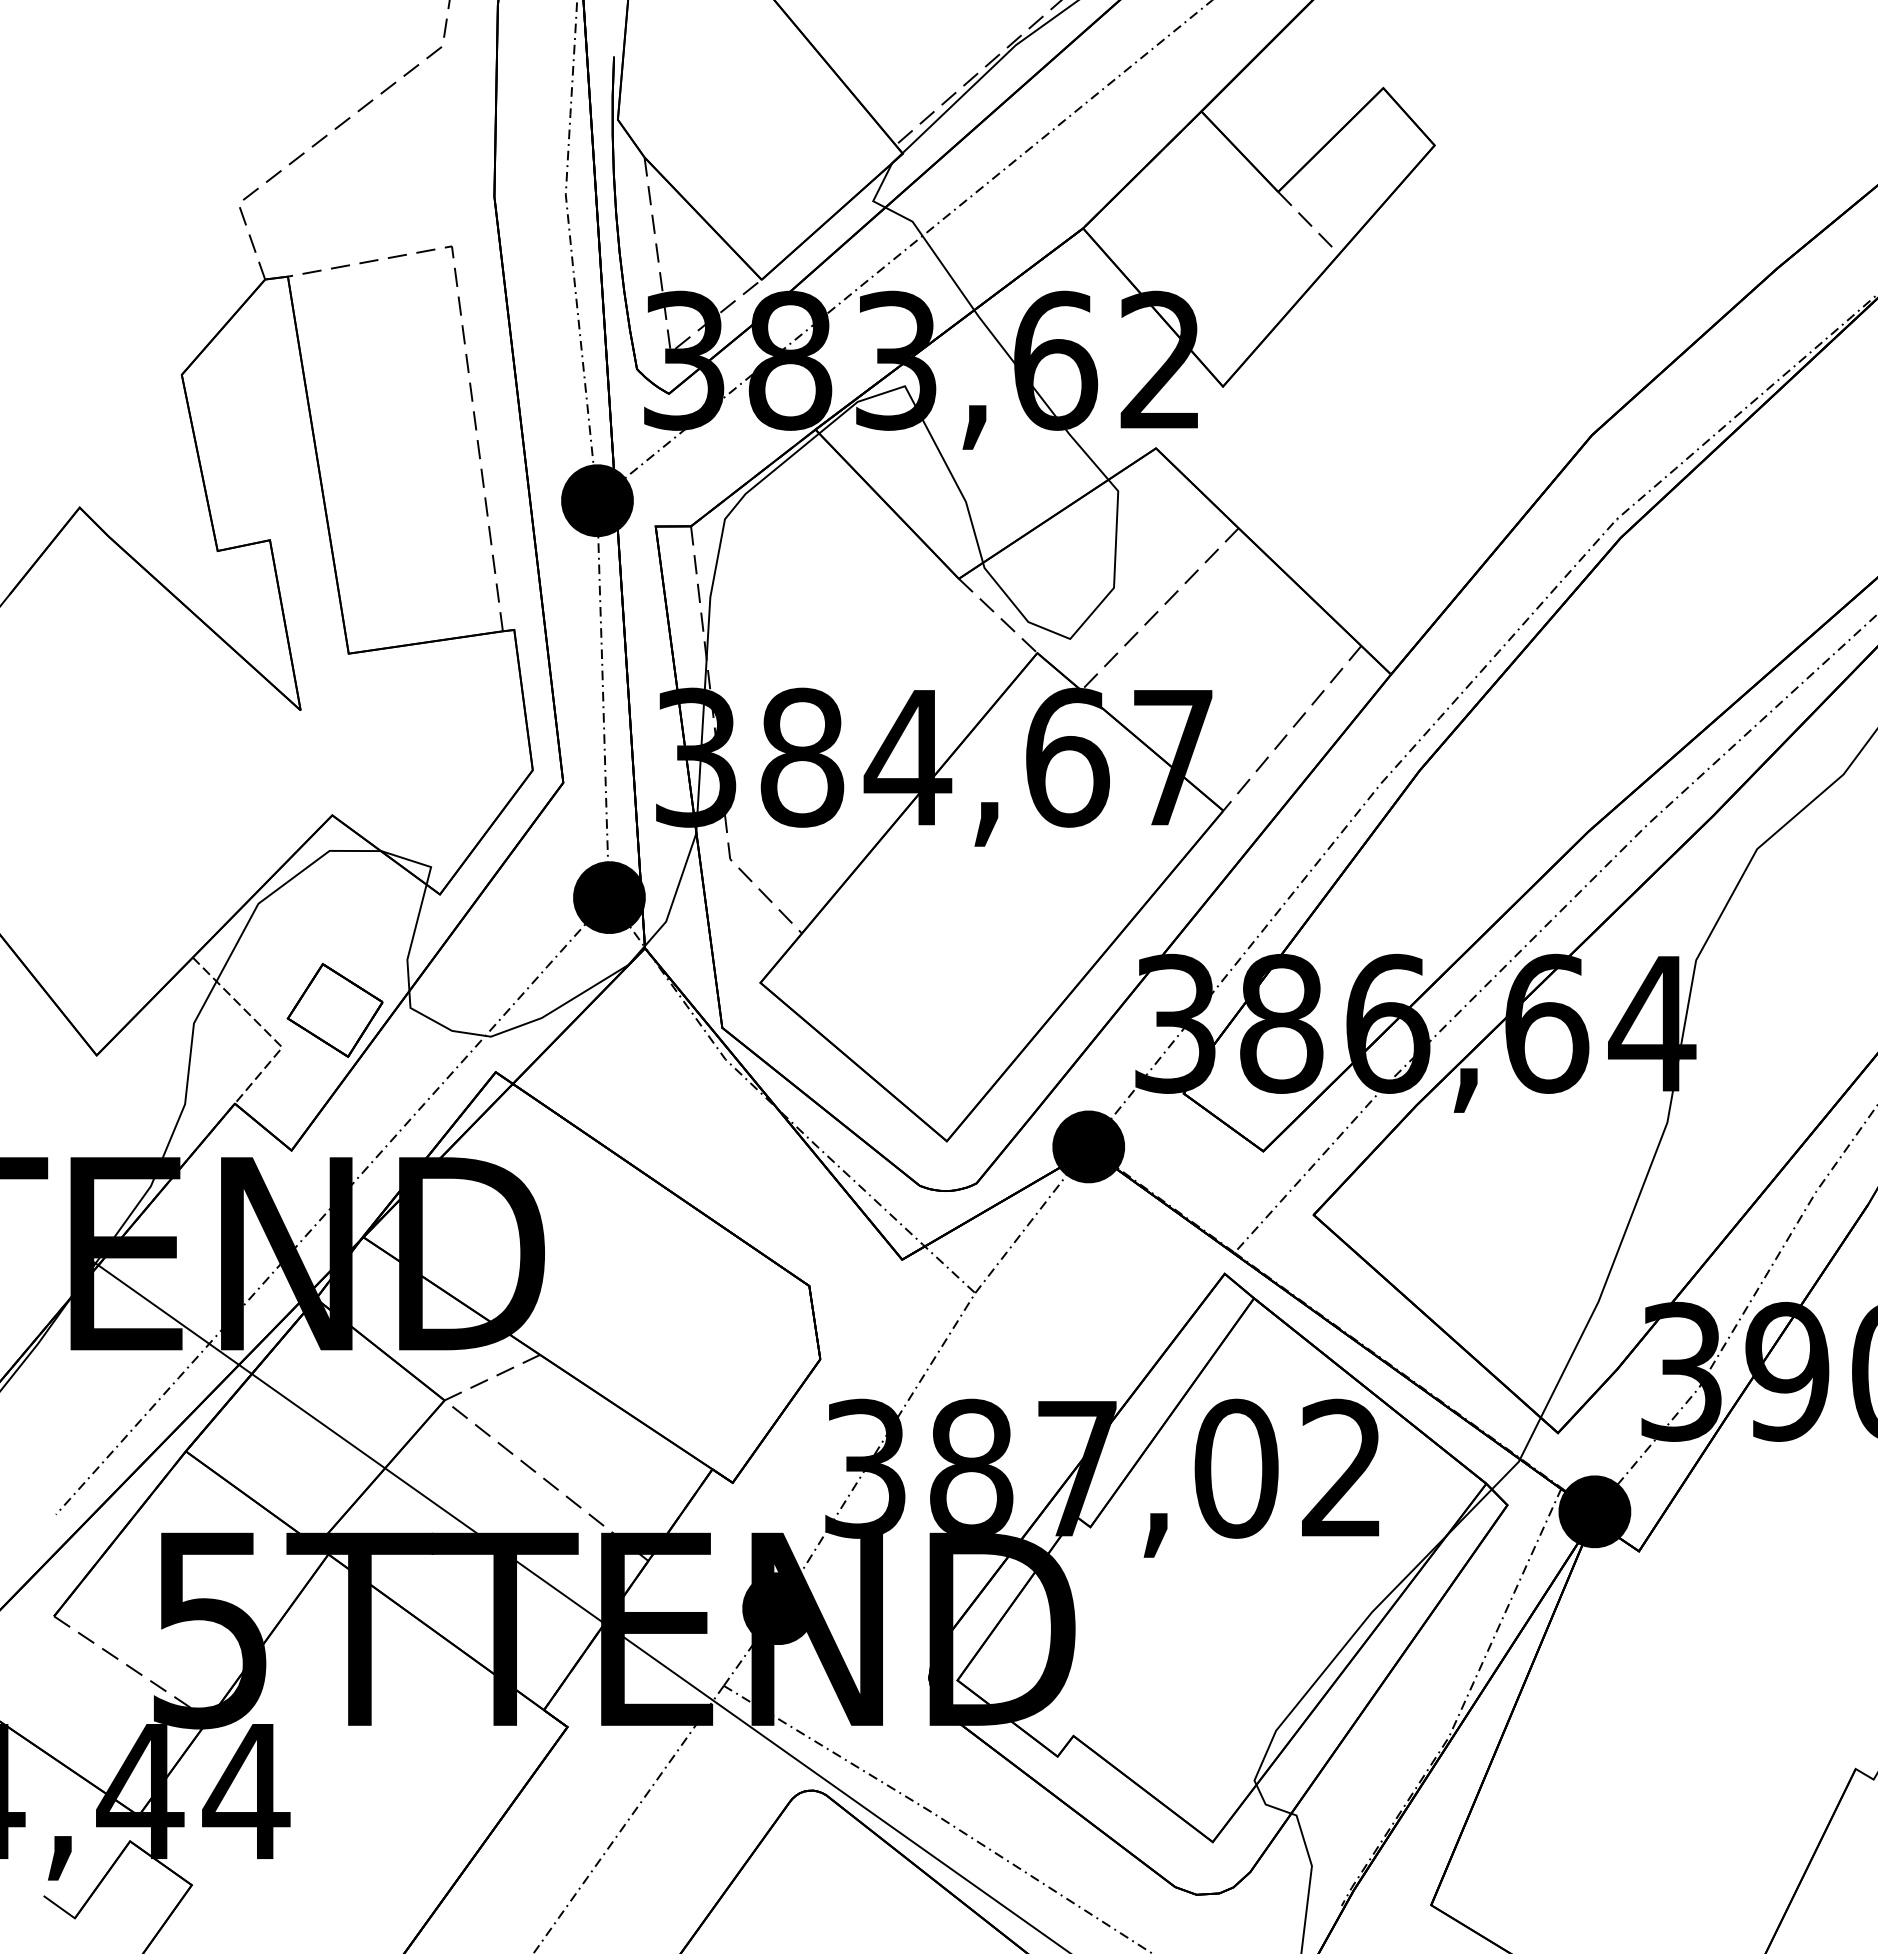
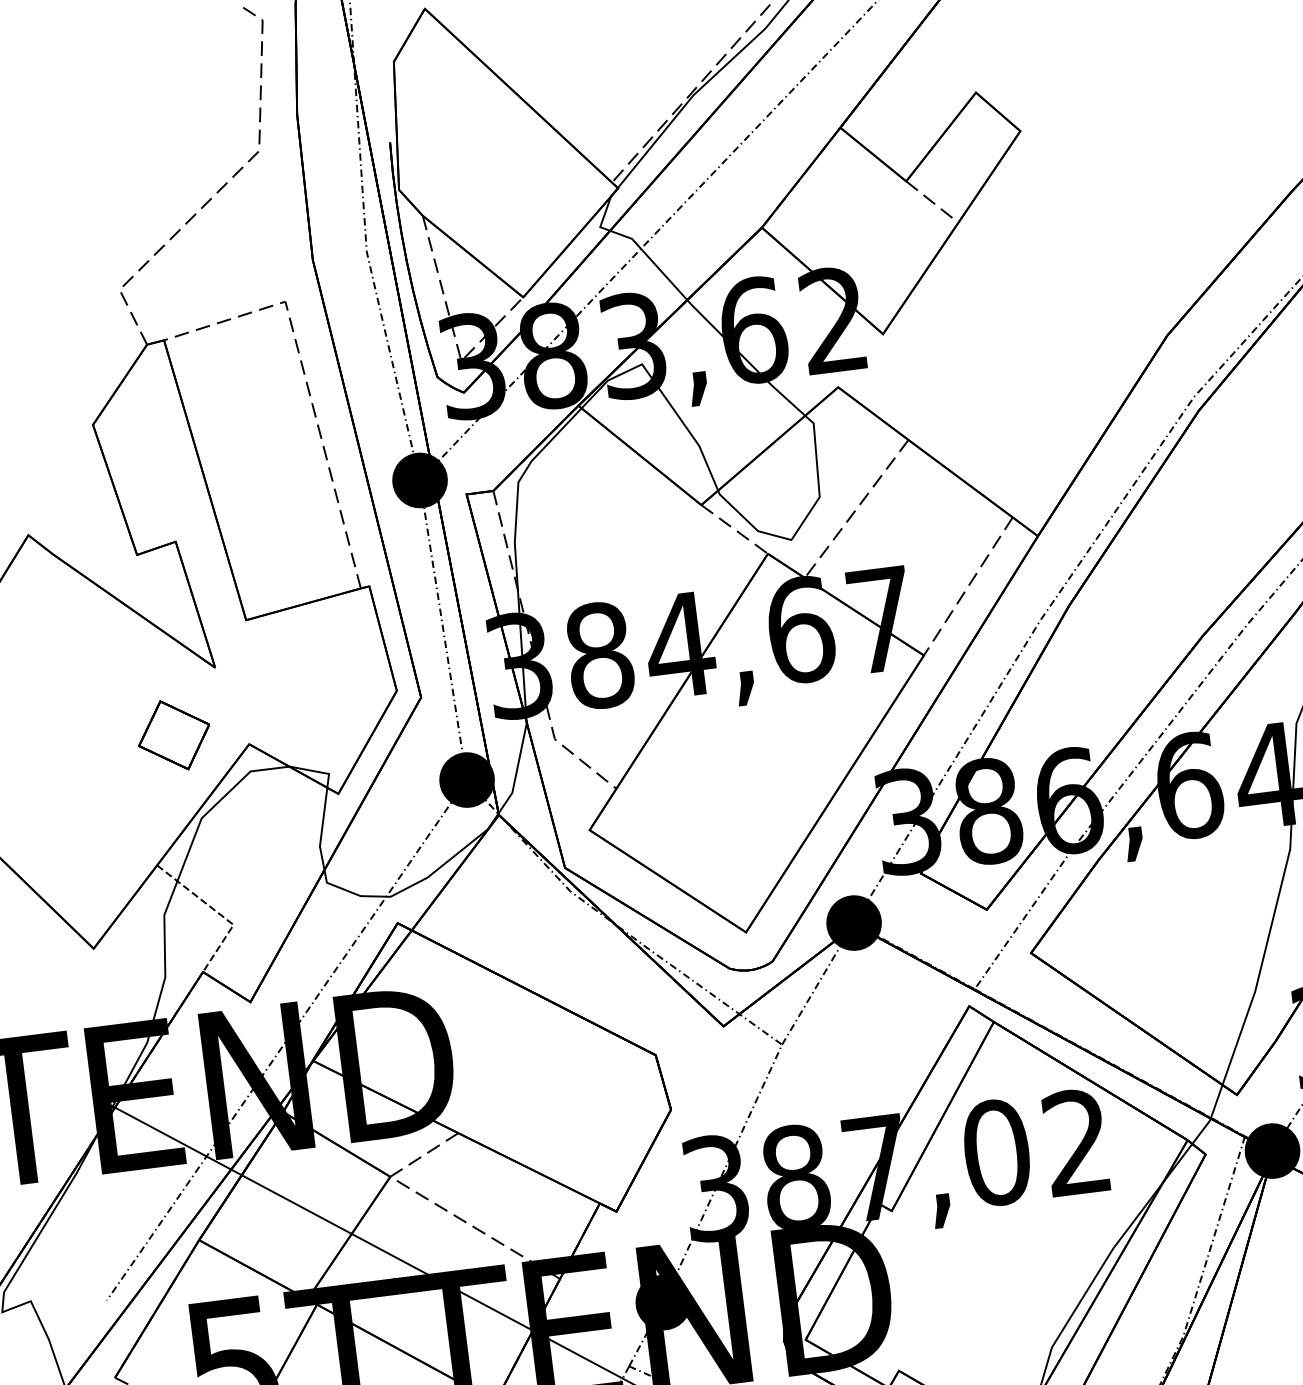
part: (334, 1010) -> (173, 735), moved

